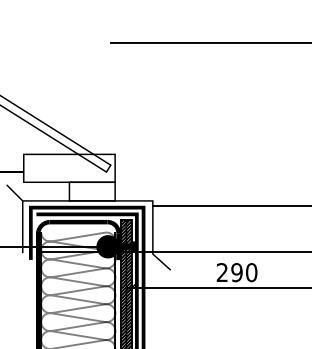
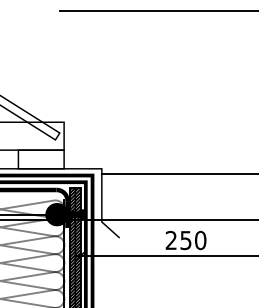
text: (236, 272) -> (185, 240), 290 -> 250

